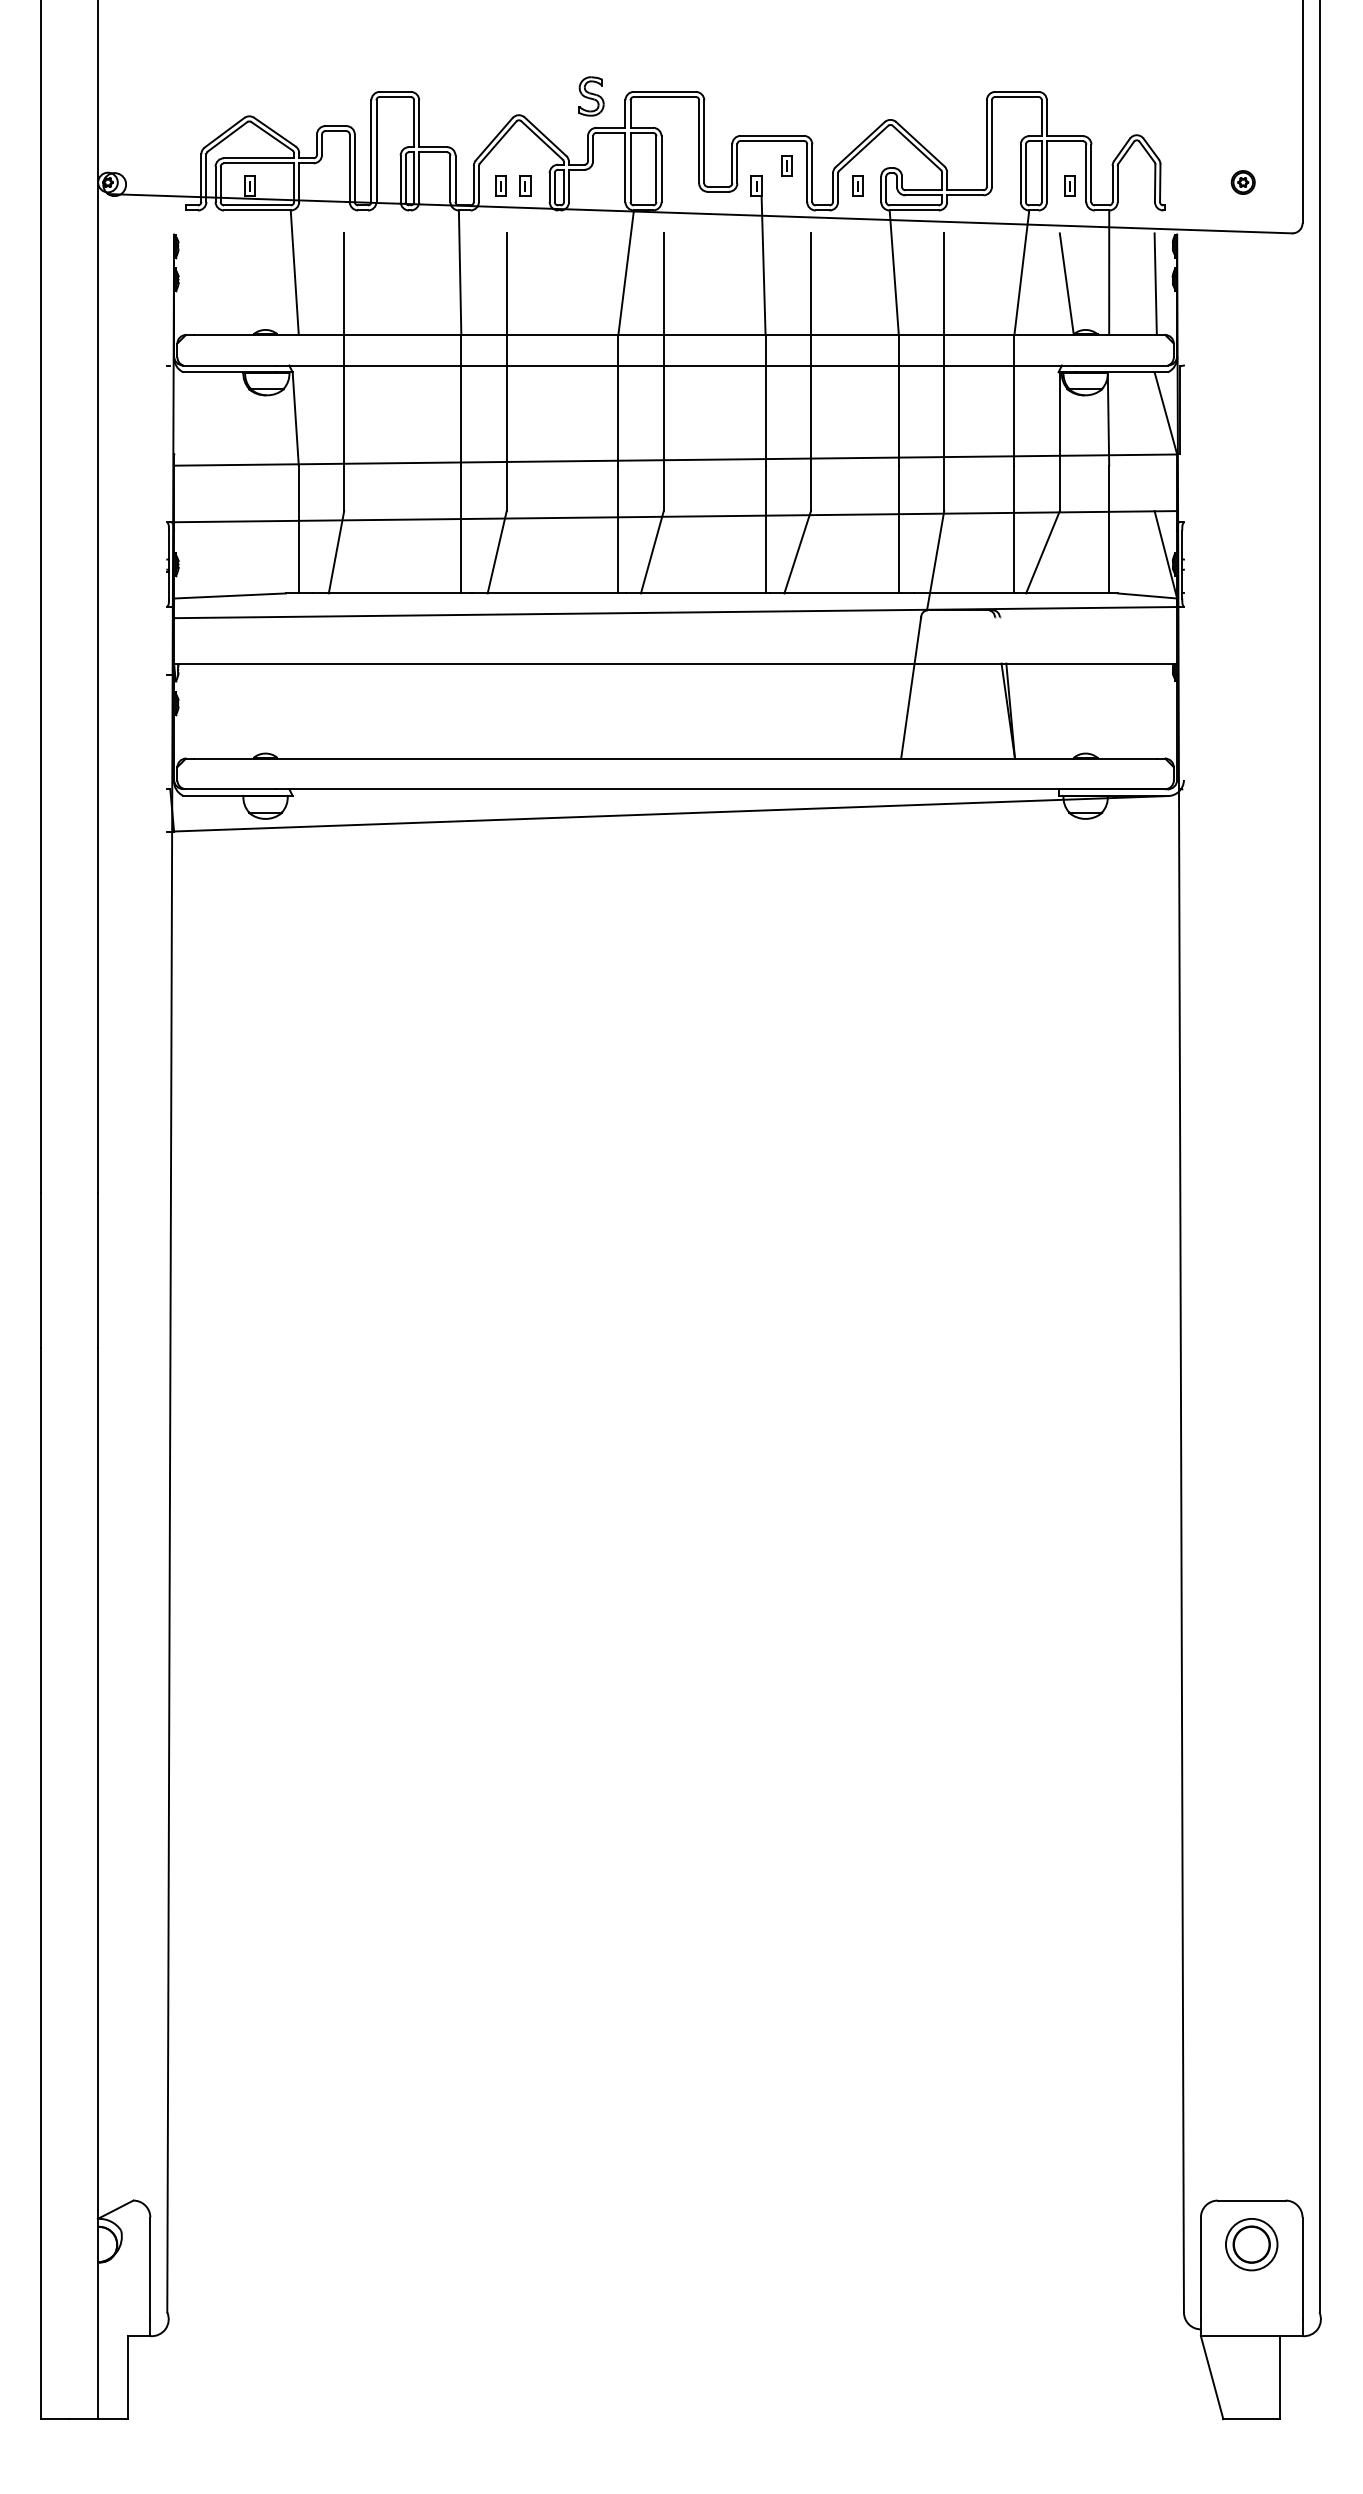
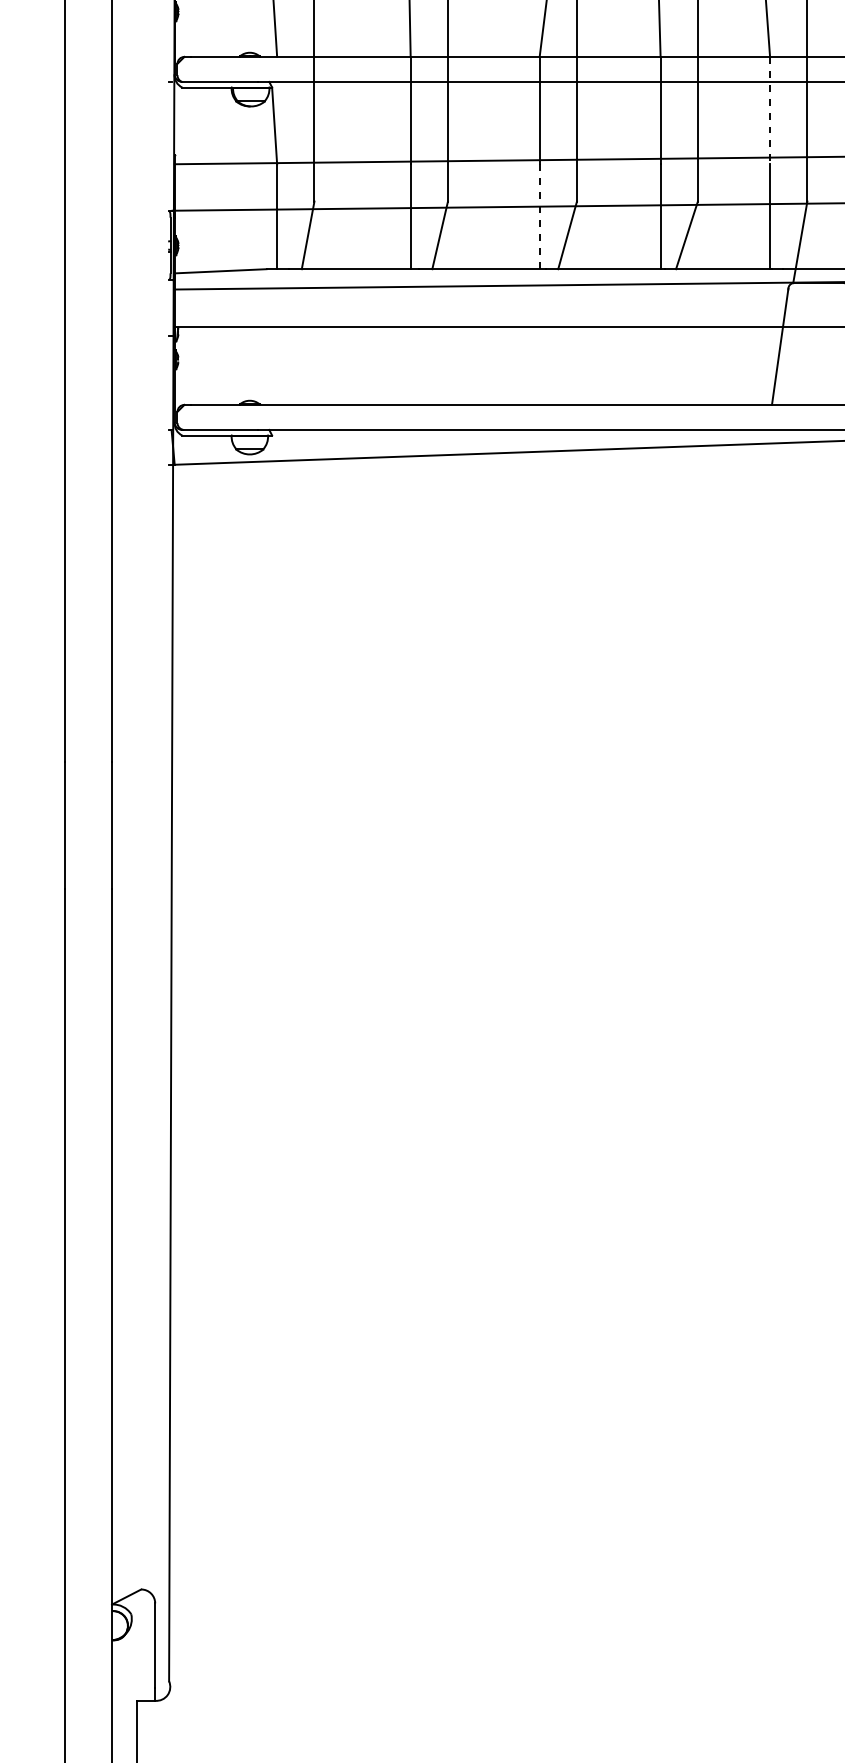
line: (898, 400) -> (769, 110), solid -> dashed
line: (618, 529) -> (539, 216), solid -> dashed

